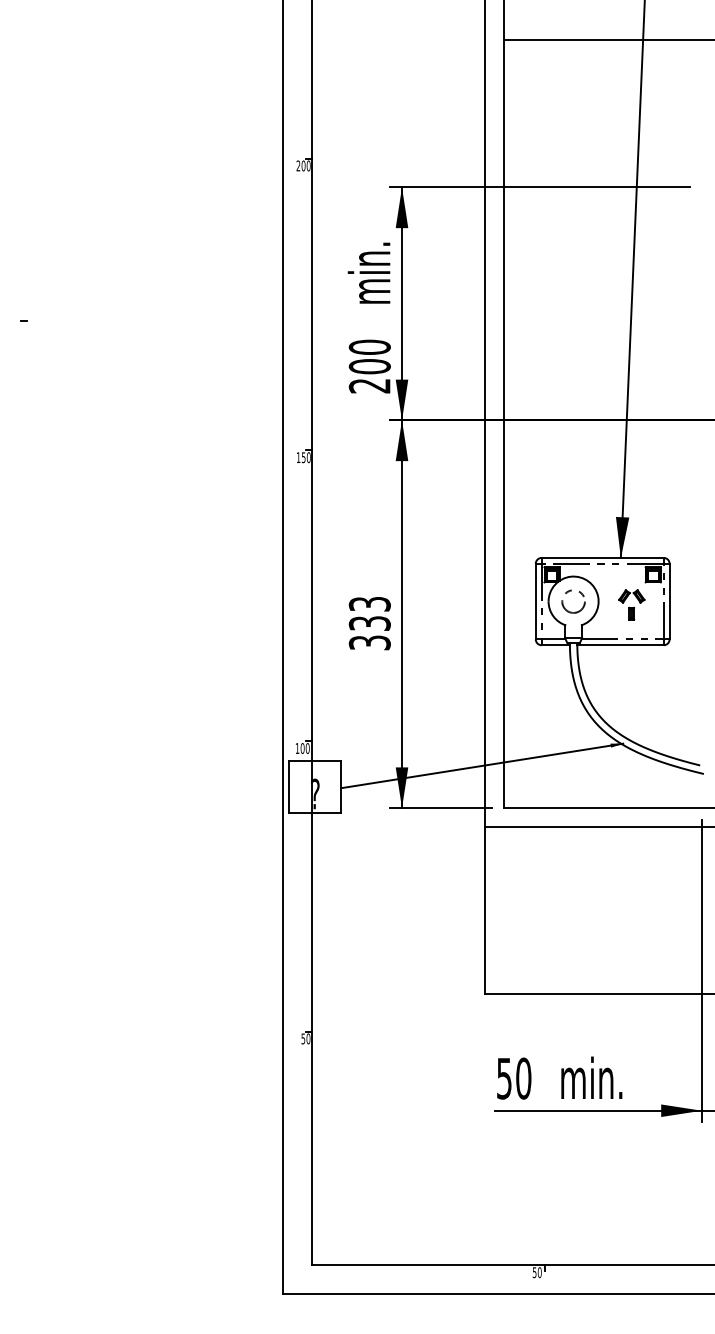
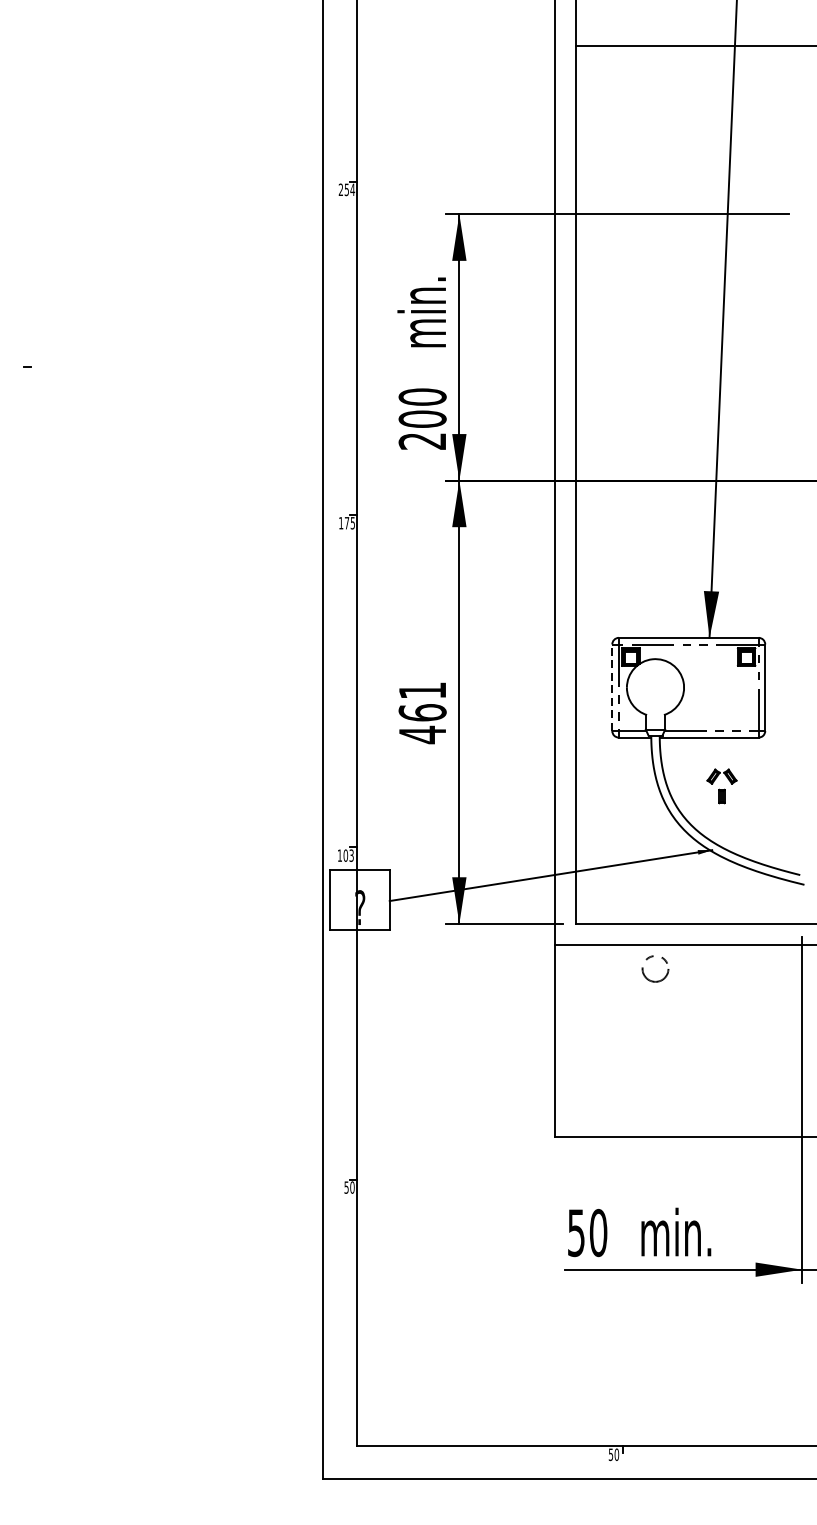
text: (305, 165) -> (349, 189), 200 -> 254
text: (305, 457) -> (349, 523), 150 -> 175
line: (535, 601) -> (611, 687), solid -> dashed
circle: (573, 601) -> (655, 968), moved
part: (631, 604) -> (721, 785), moved
text: (369, 623) -> (422, 712), 333 -> 461
text: (307, 748) -> (351, 855), 100 -> 103

